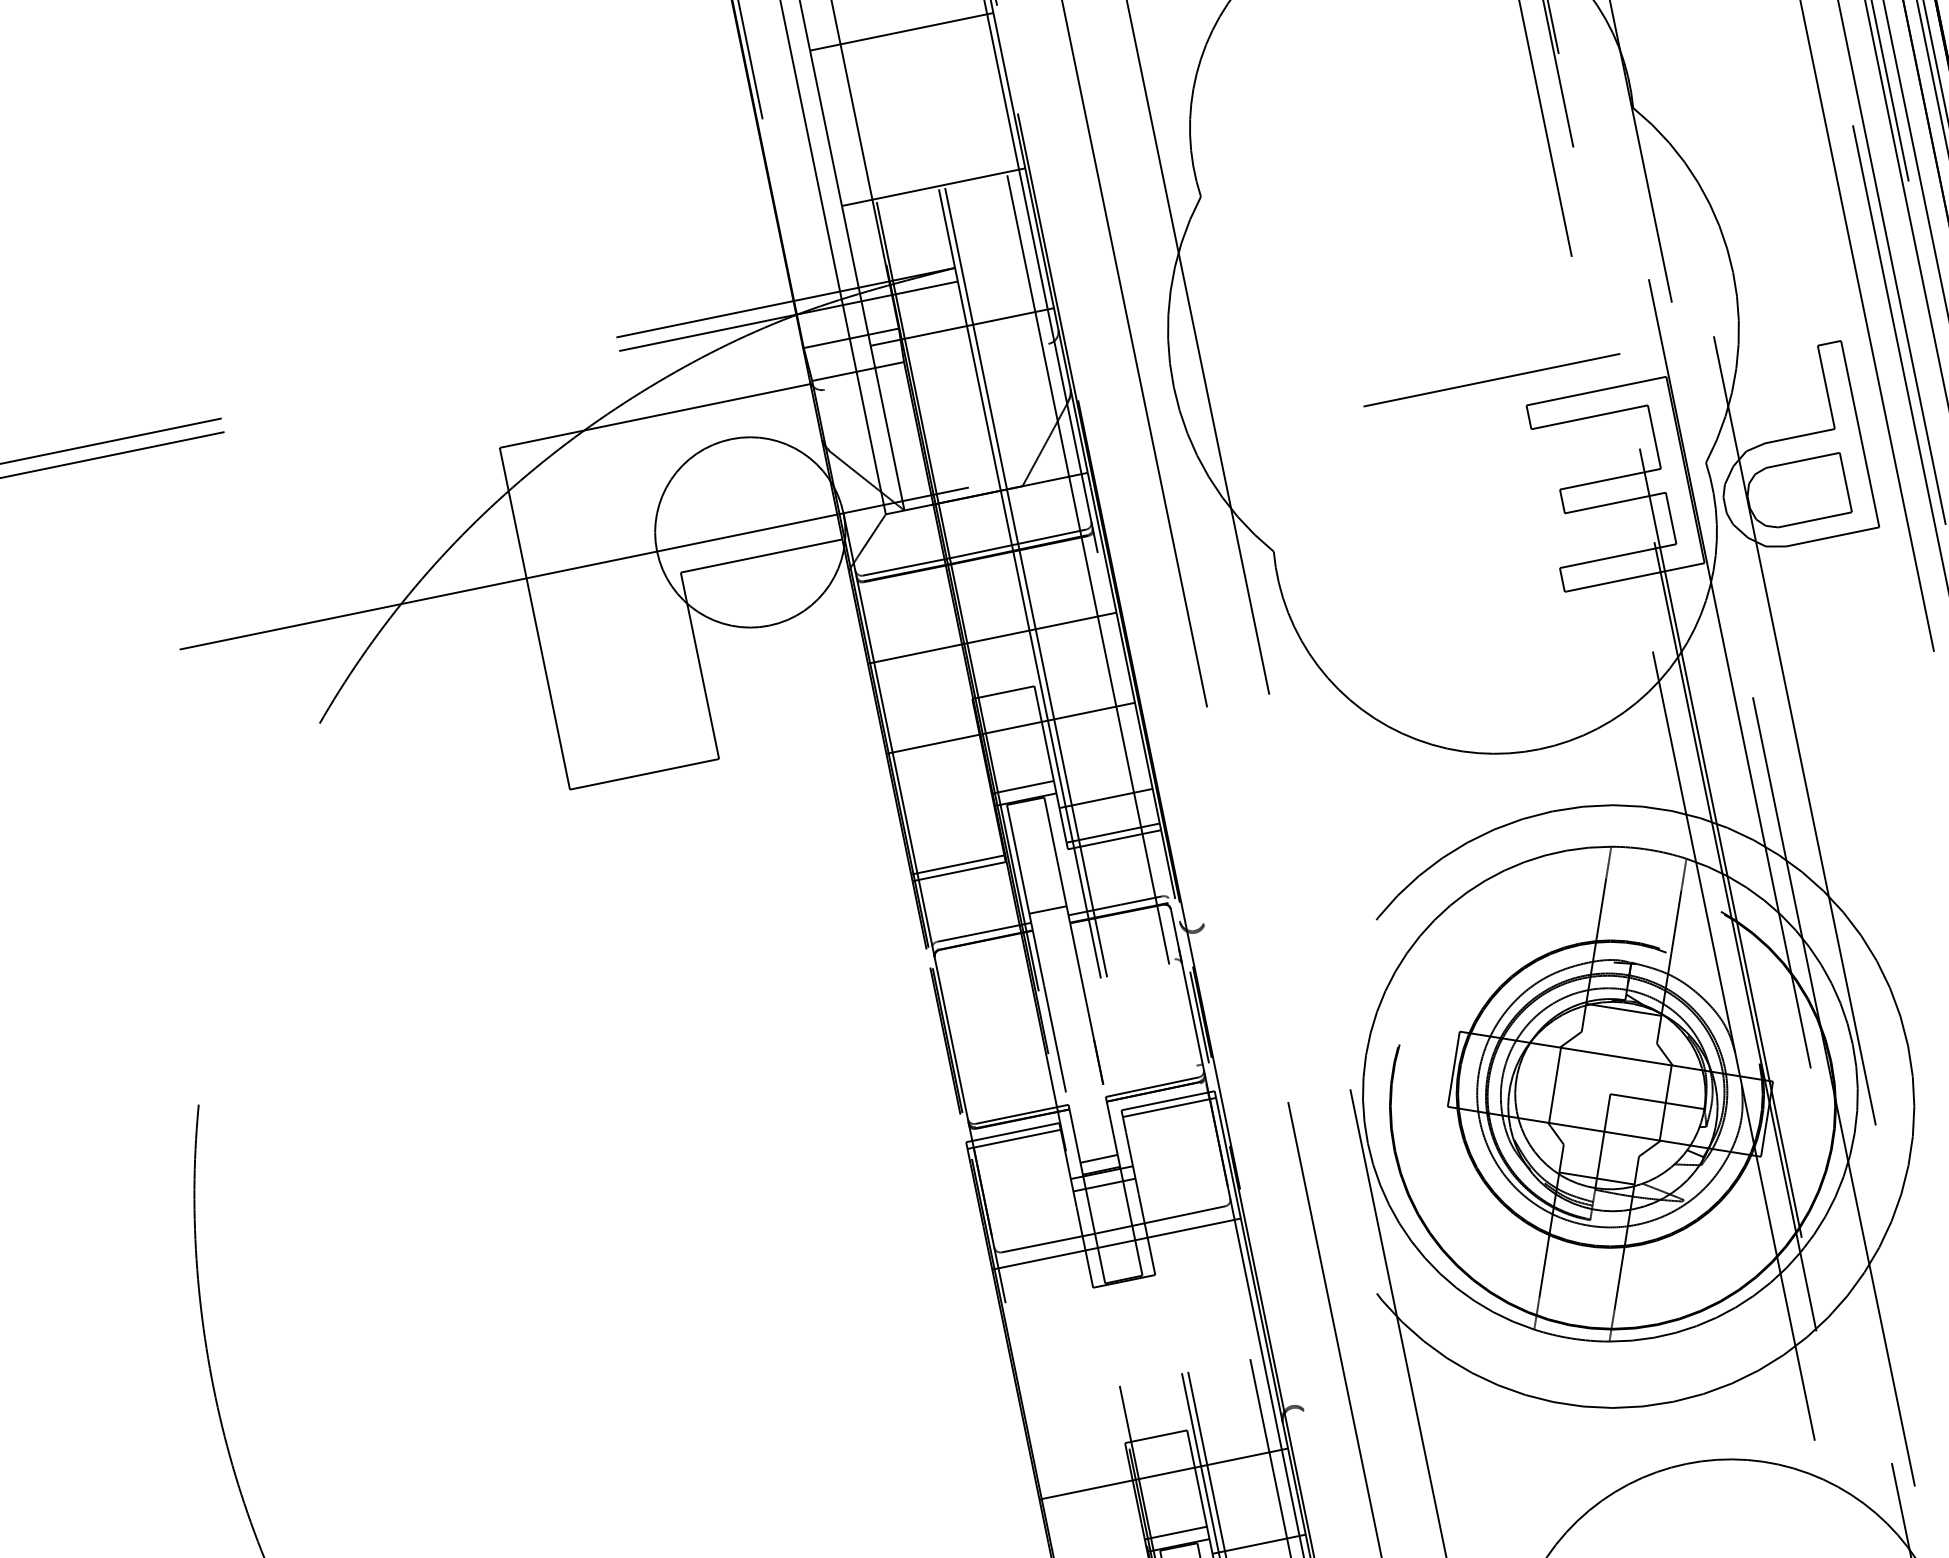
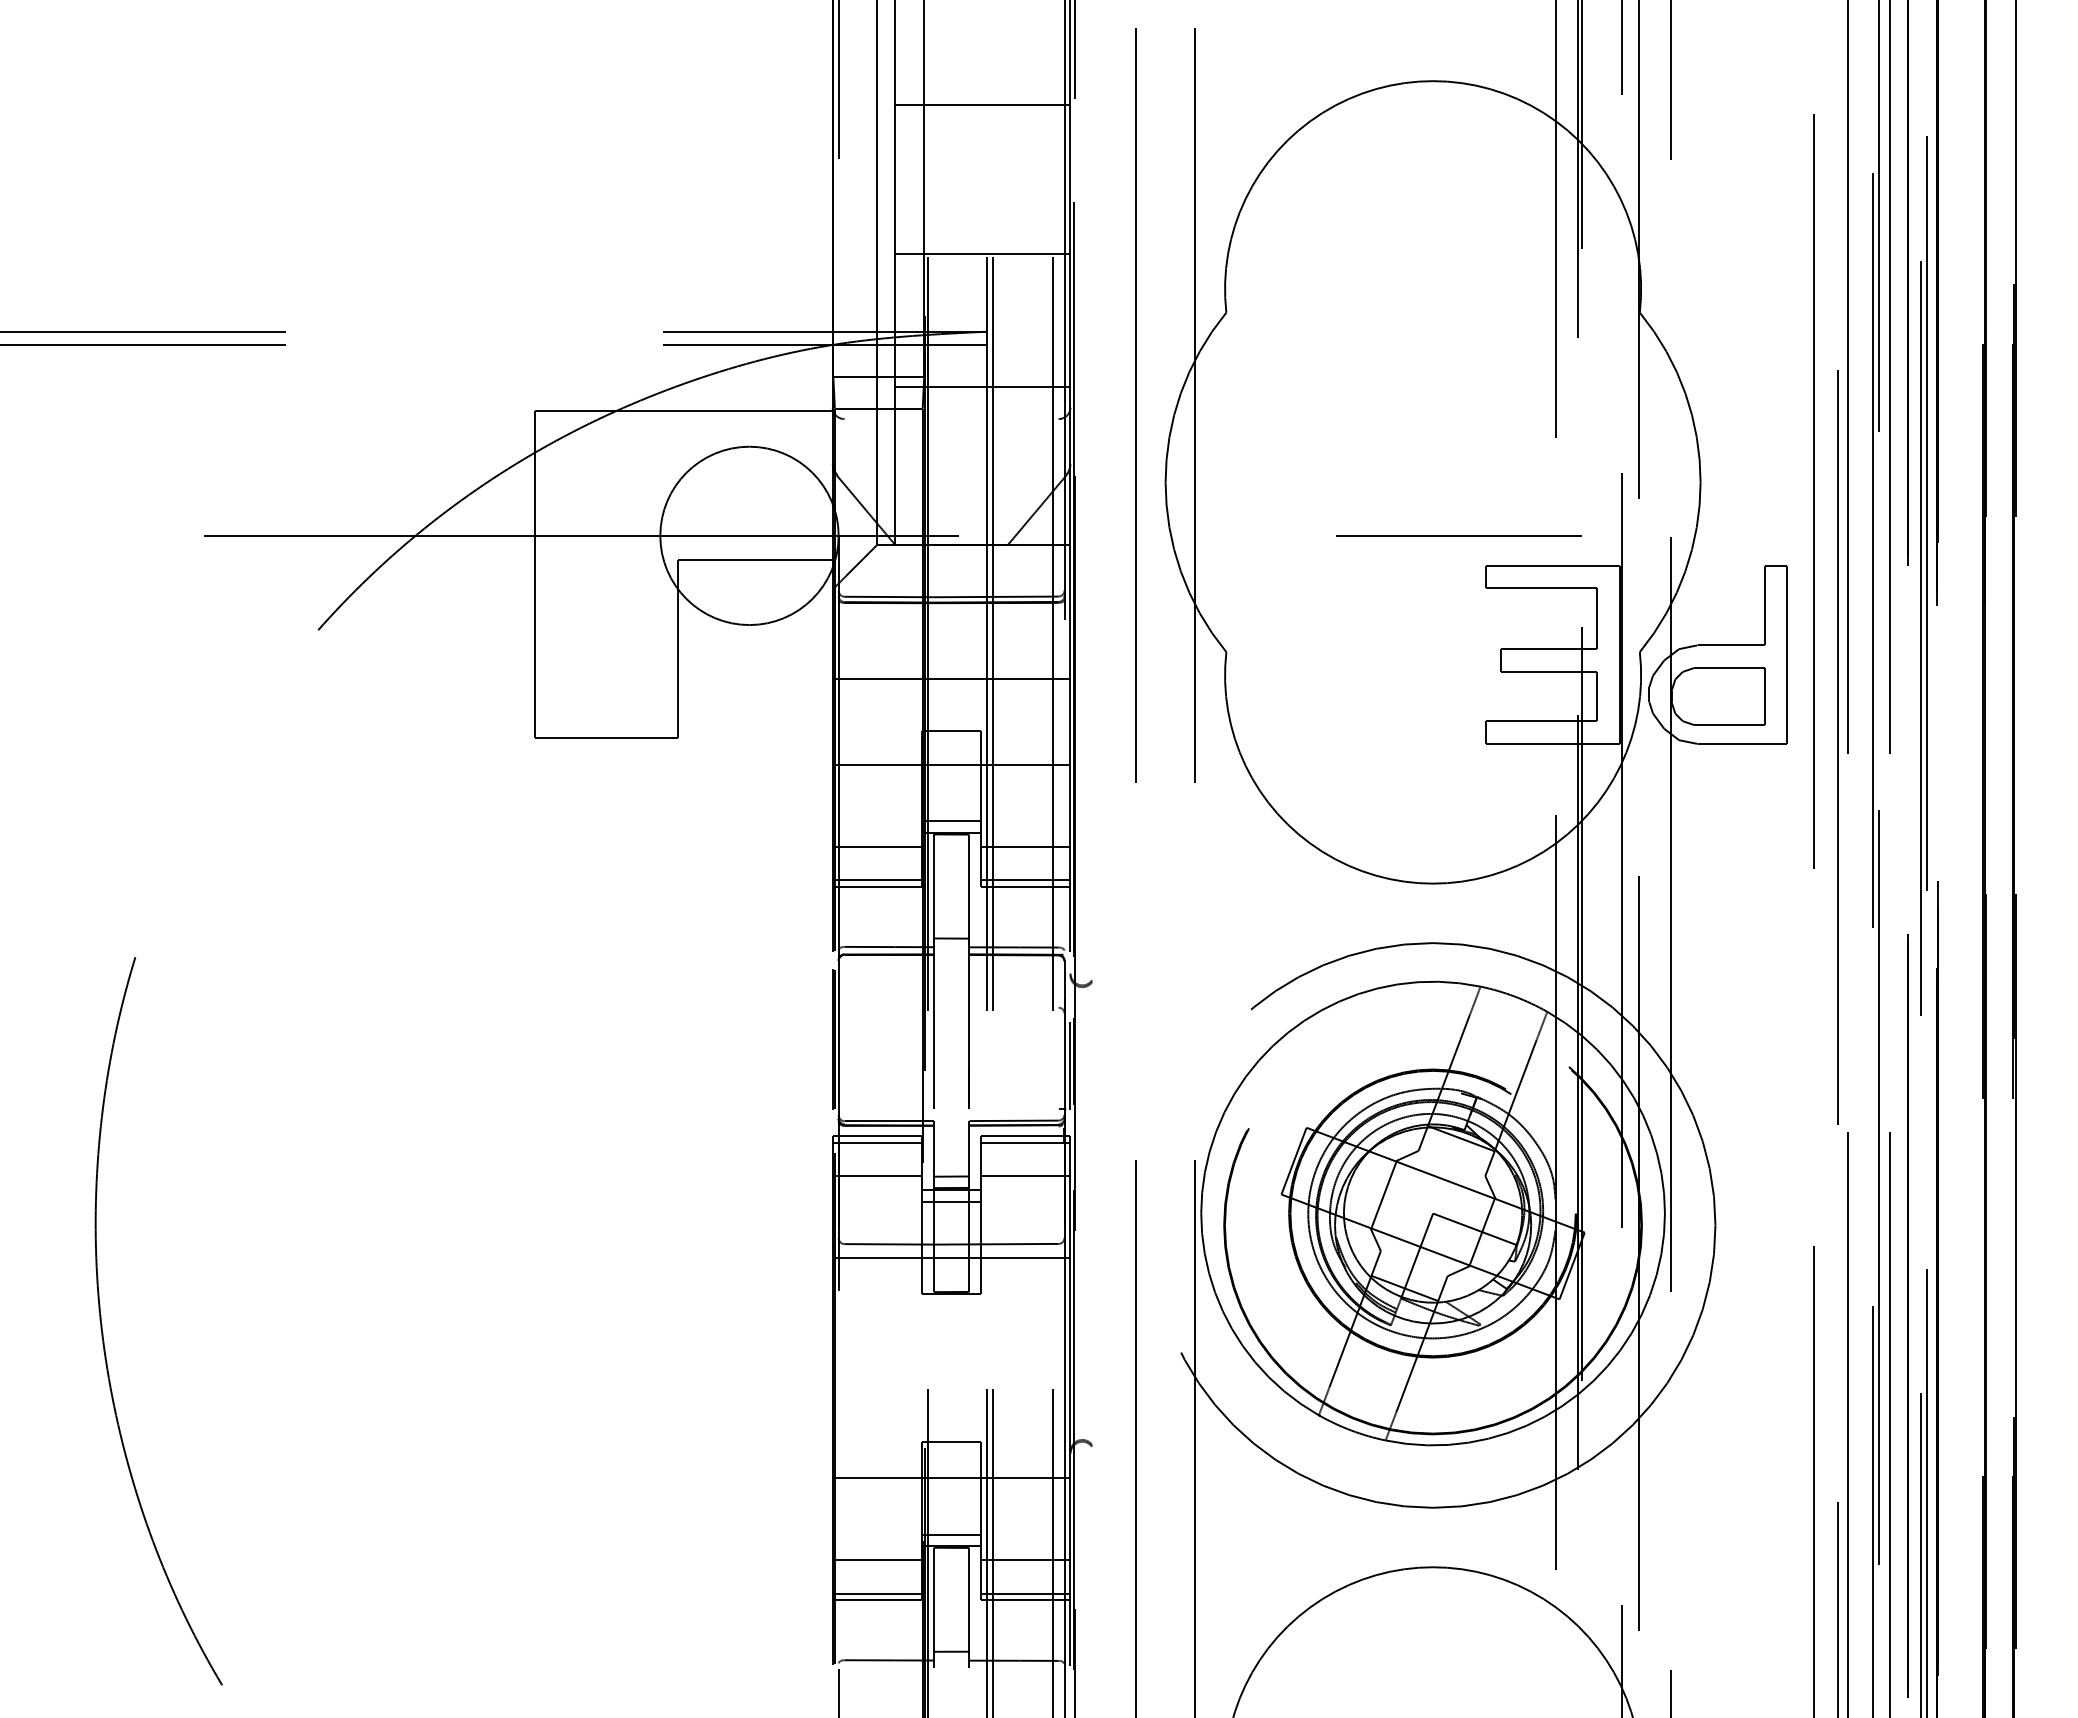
line: (949, 830) -> (876, 847), added
line: (1176, 1141) -> (1025, 1175), added
line: (1020, 1173) -> (876, 1175), added

